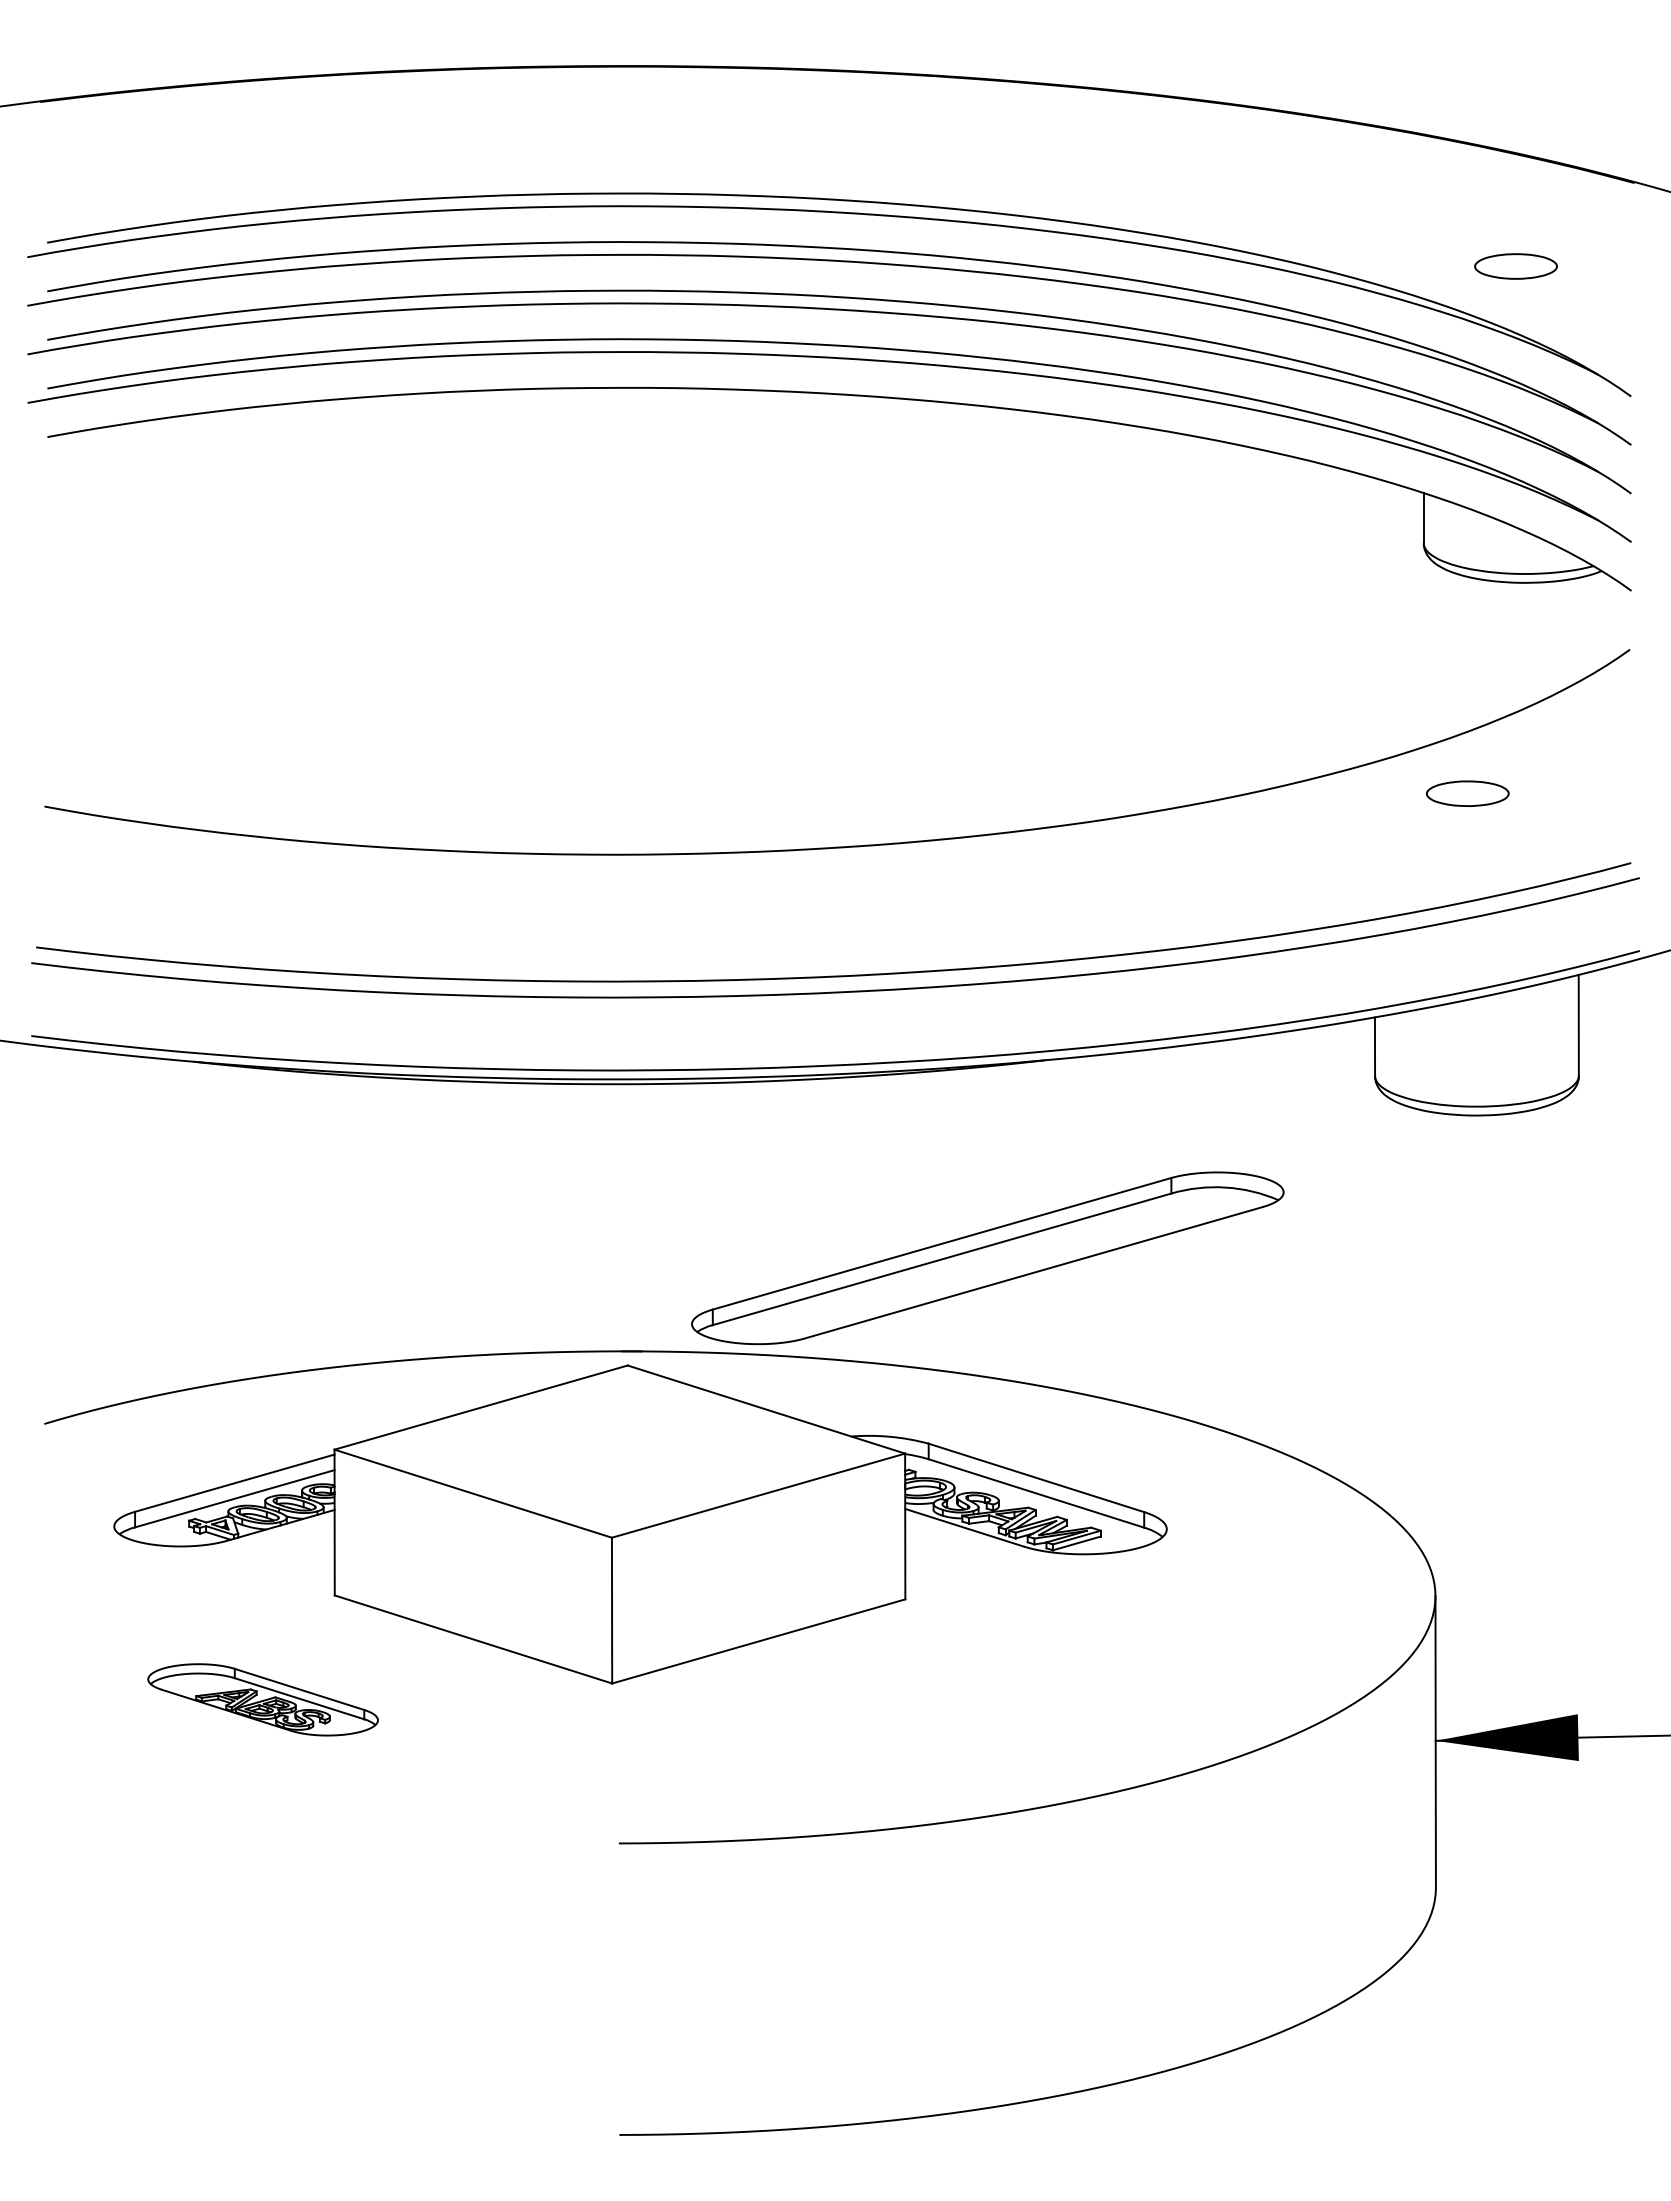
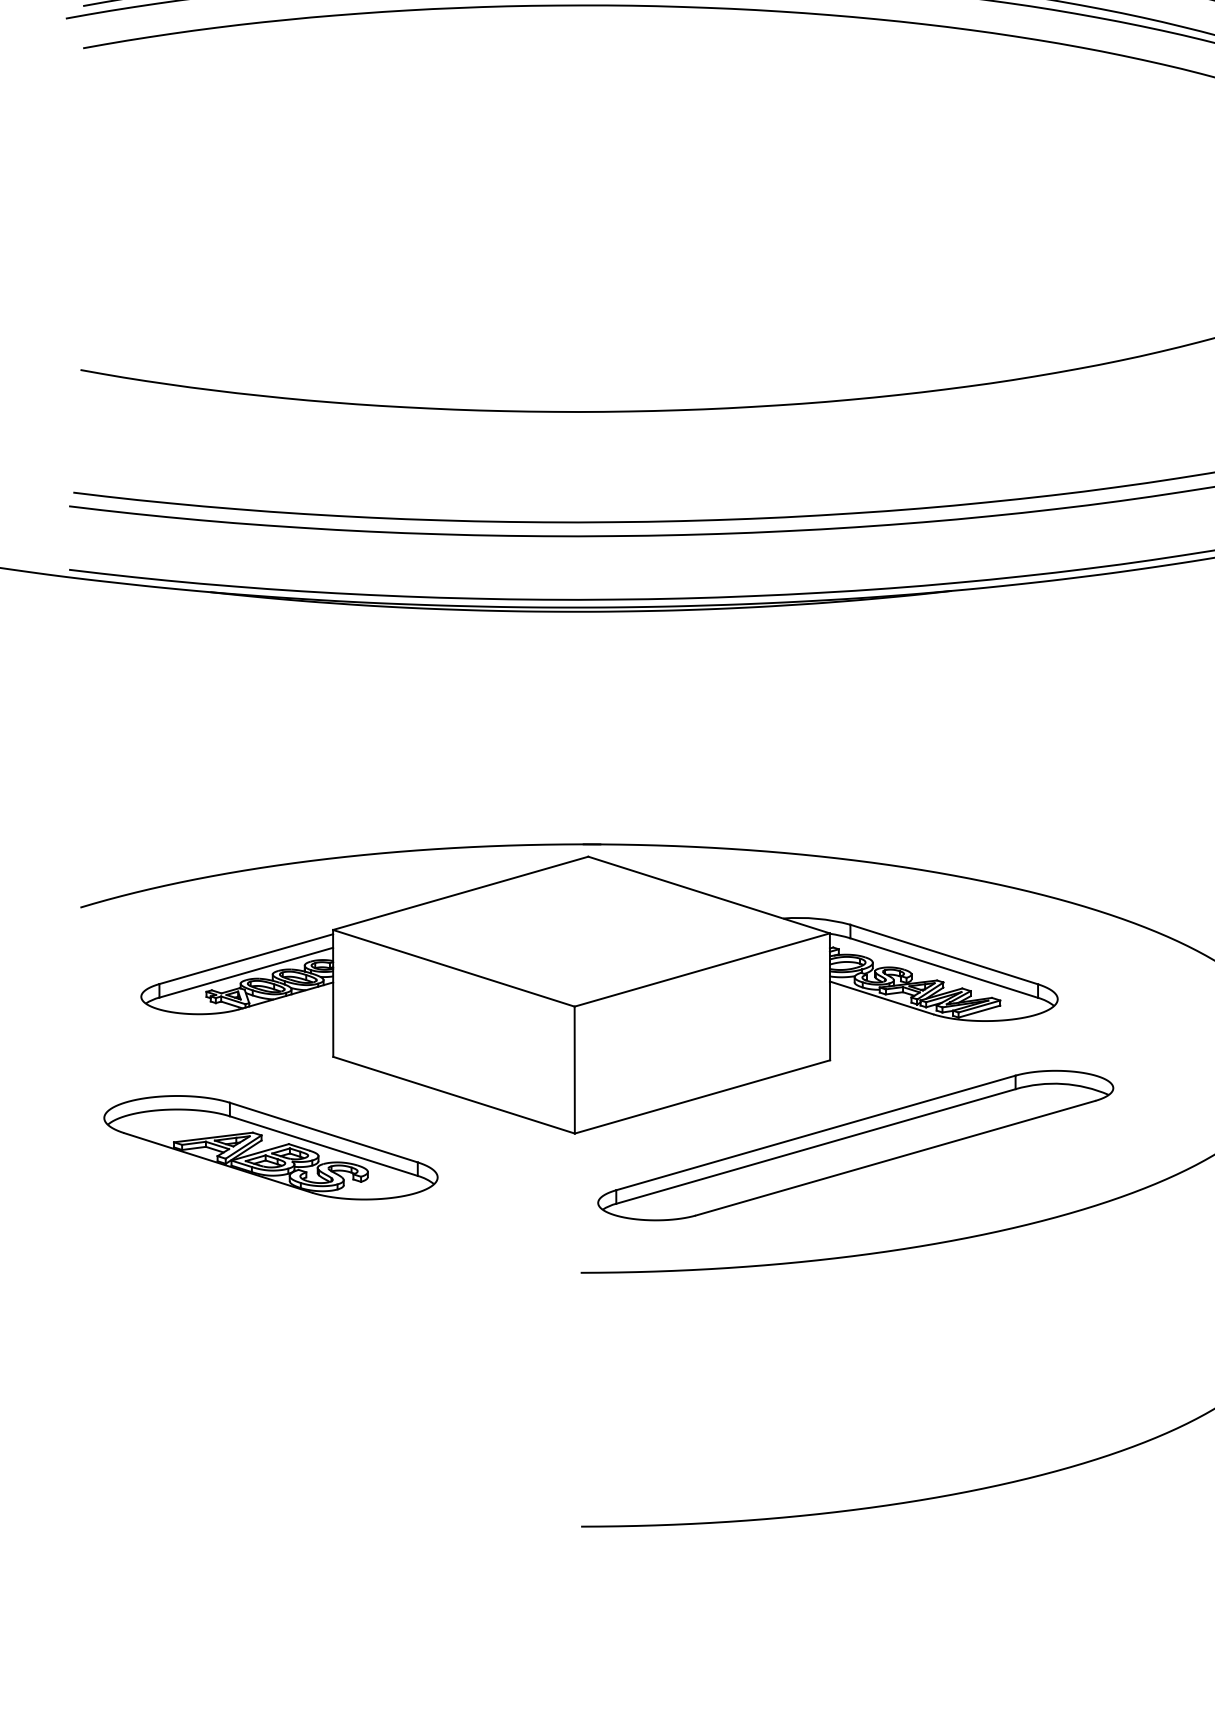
part: (987, 1258) -> (855, 1145), moved
part: (262, 1699) -> (270, 1147), size x1.67

